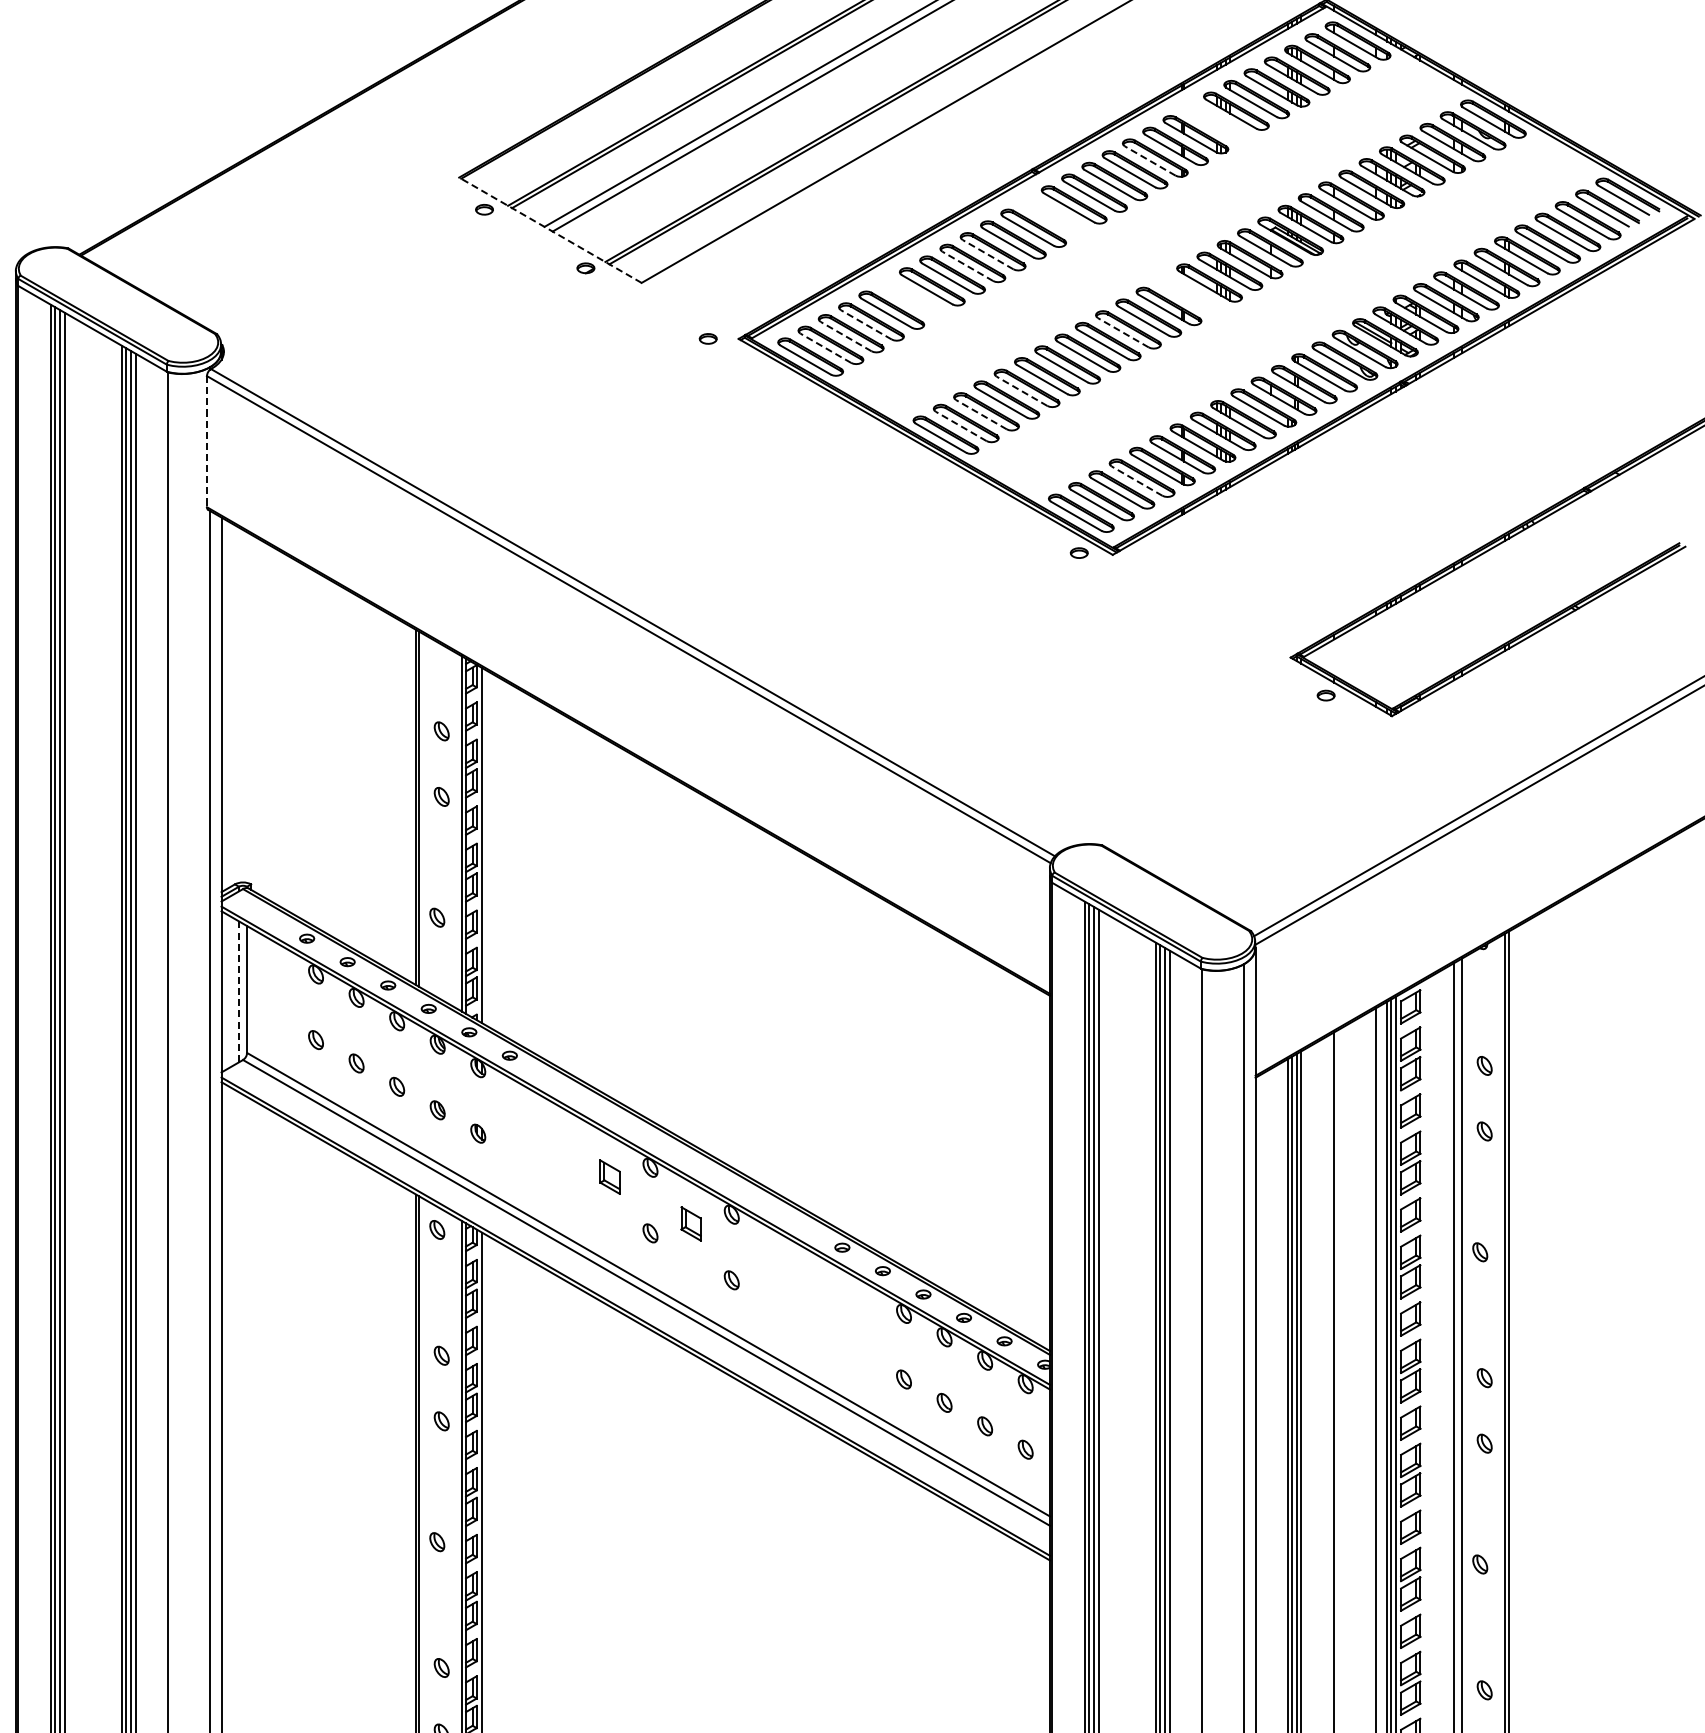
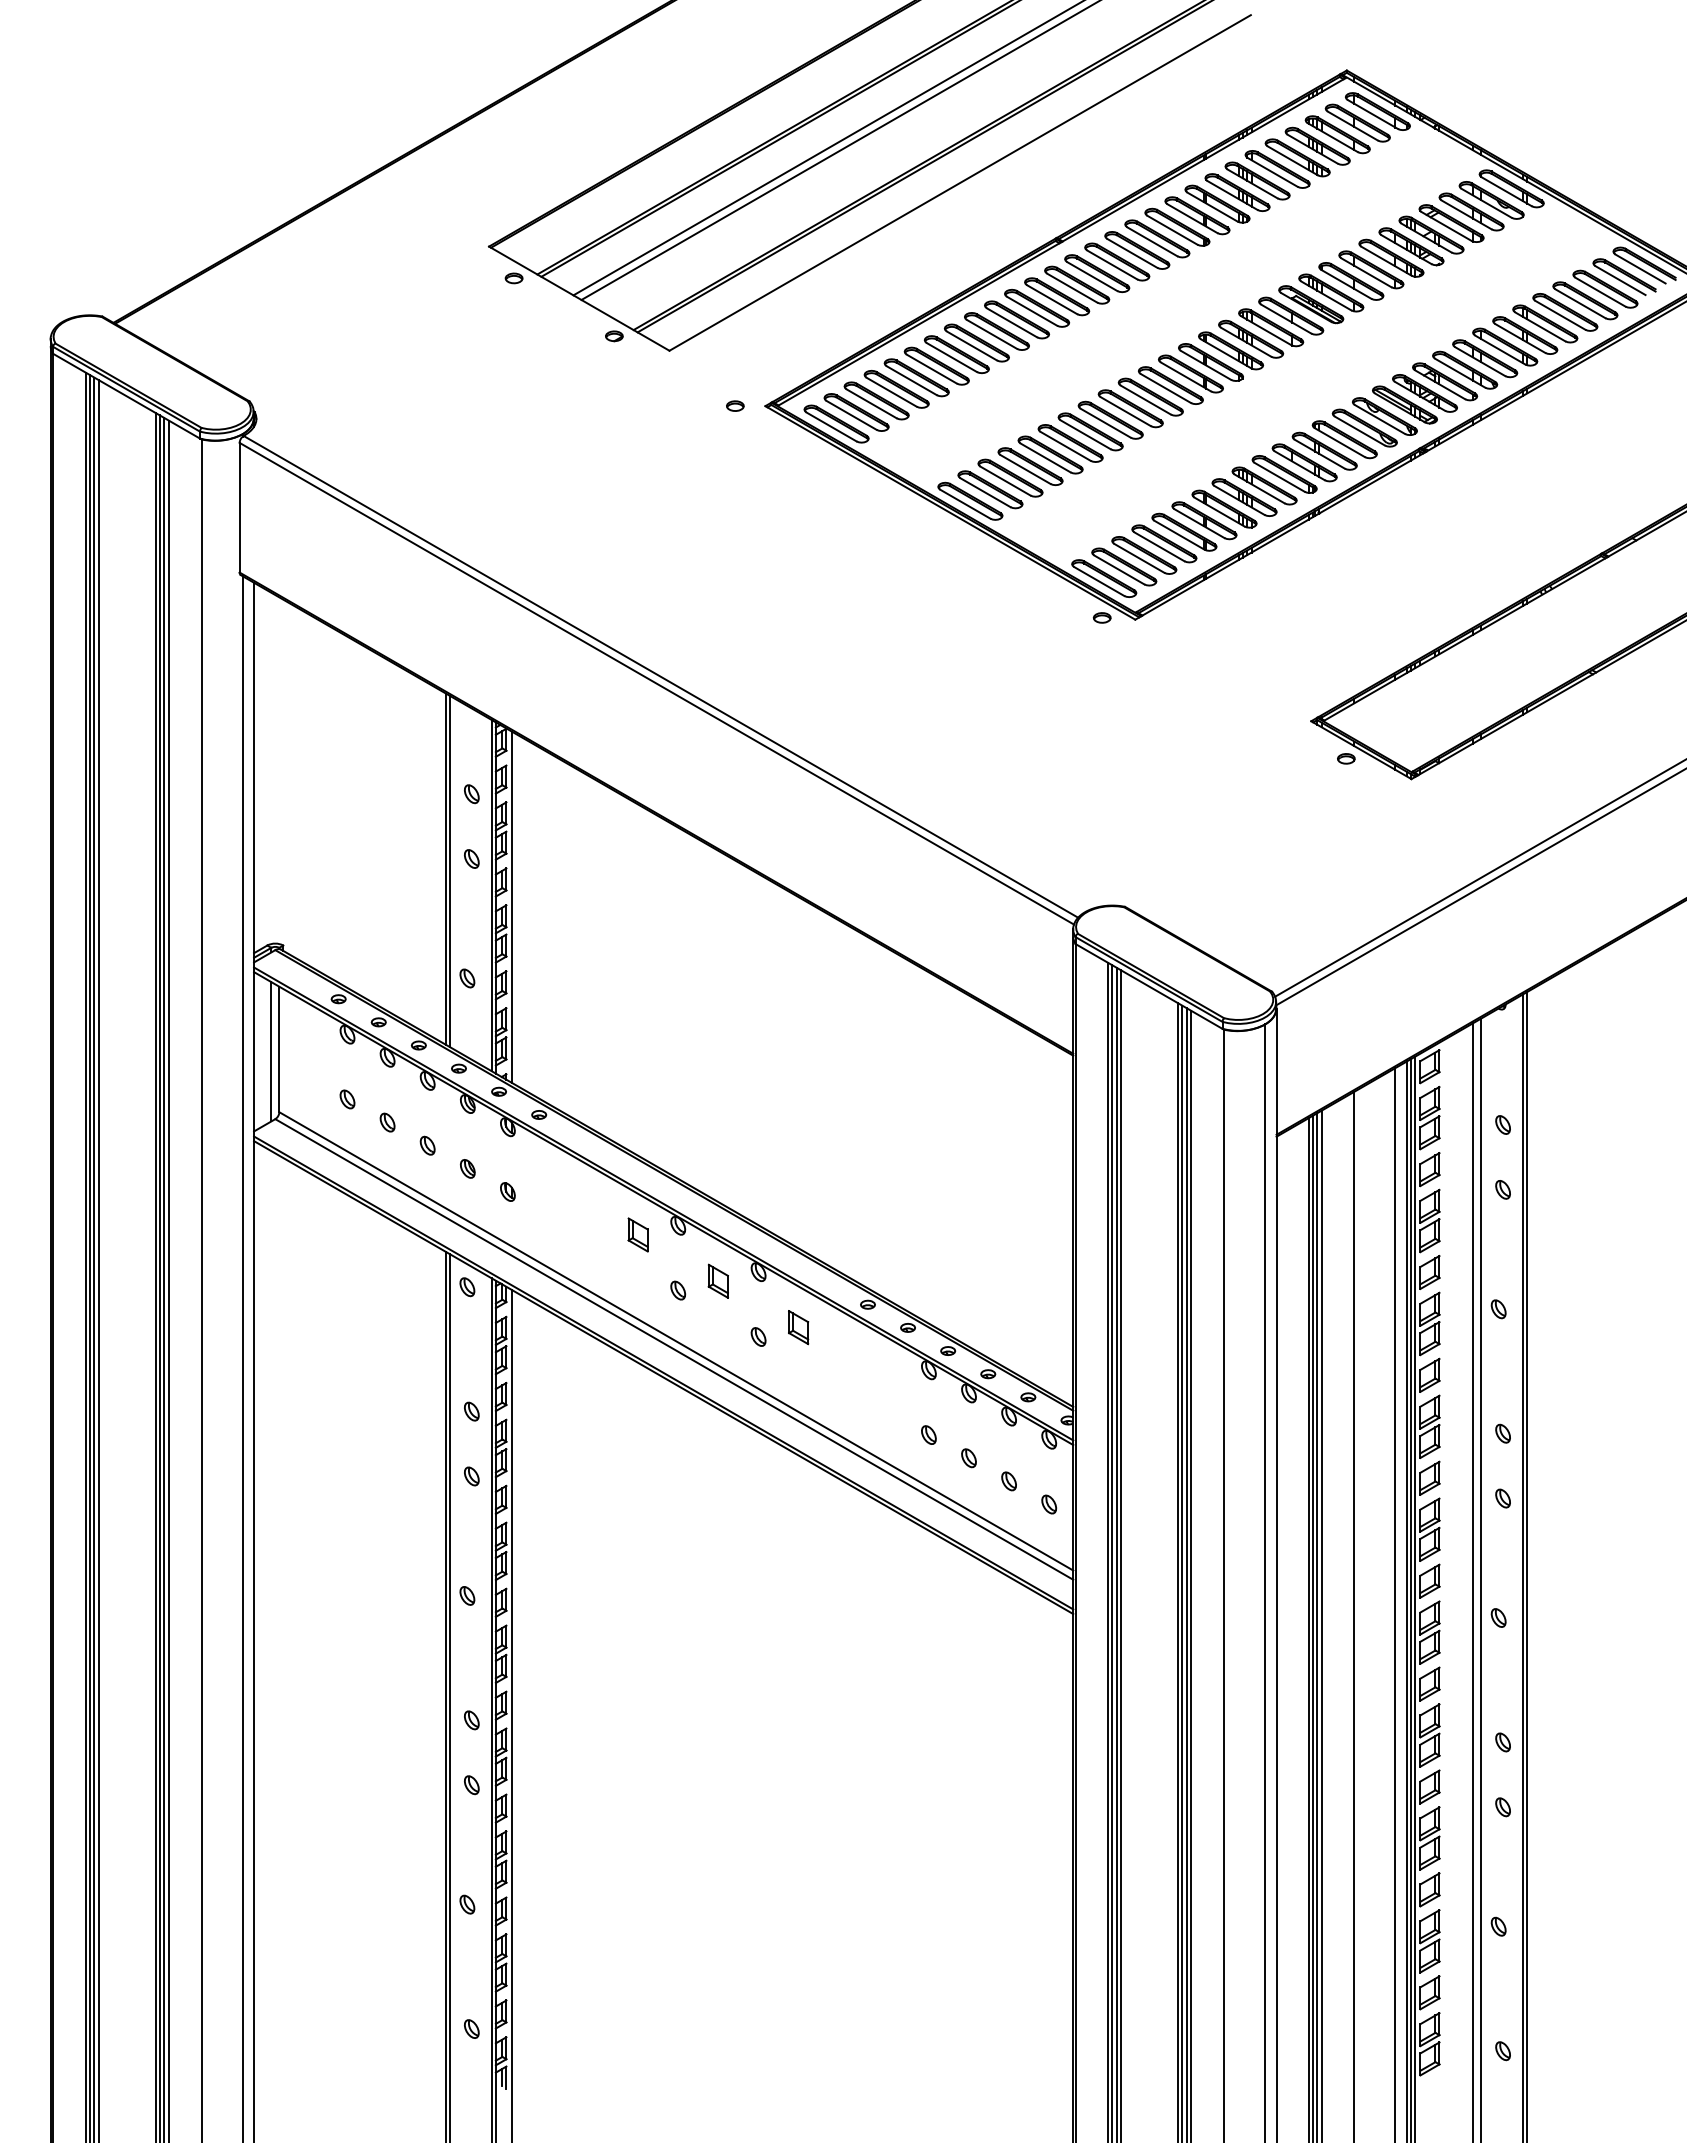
part: (1216, 122) -> (1237, 192), added
line: (1150, 161) -> (1172, 230), dashed -> solid
part: (1054, 215) -> (1077, 284), added
line: (549, 230) -> (578, 298), dashed -> solid
line: (988, 254) -> (1012, 322), dashed -> solid
line: (967, 266) -> (991, 334), dashed -> solid
part: (1188, 294) -> (1210, 362), added
part: (911, 297) -> (936, 365), added
line: (866, 325) -> (891, 392), dashed -> solid
line: (1123, 333) -> (1145, 400), dashed -> solid
line: (845, 336) -> (871, 403), dashed -> solid
line: (825, 348) -> (851, 415), dashed -> solid
line: (1021, 390) -> (1045, 457), dashed -> solid
line: (981, 415) -> (1005, 481), dashed -> solid
line: (961, 426) -> (985, 492), dashed -> solid
line: (206, 441) -> (239, 507), dashed -> solid
line: (1137, 480) -> (1159, 546), dashed -> solid
line: (239, 991) -> (271, 1051), dashed -> solid
part: (772, 1270) -> (798, 1327), added

